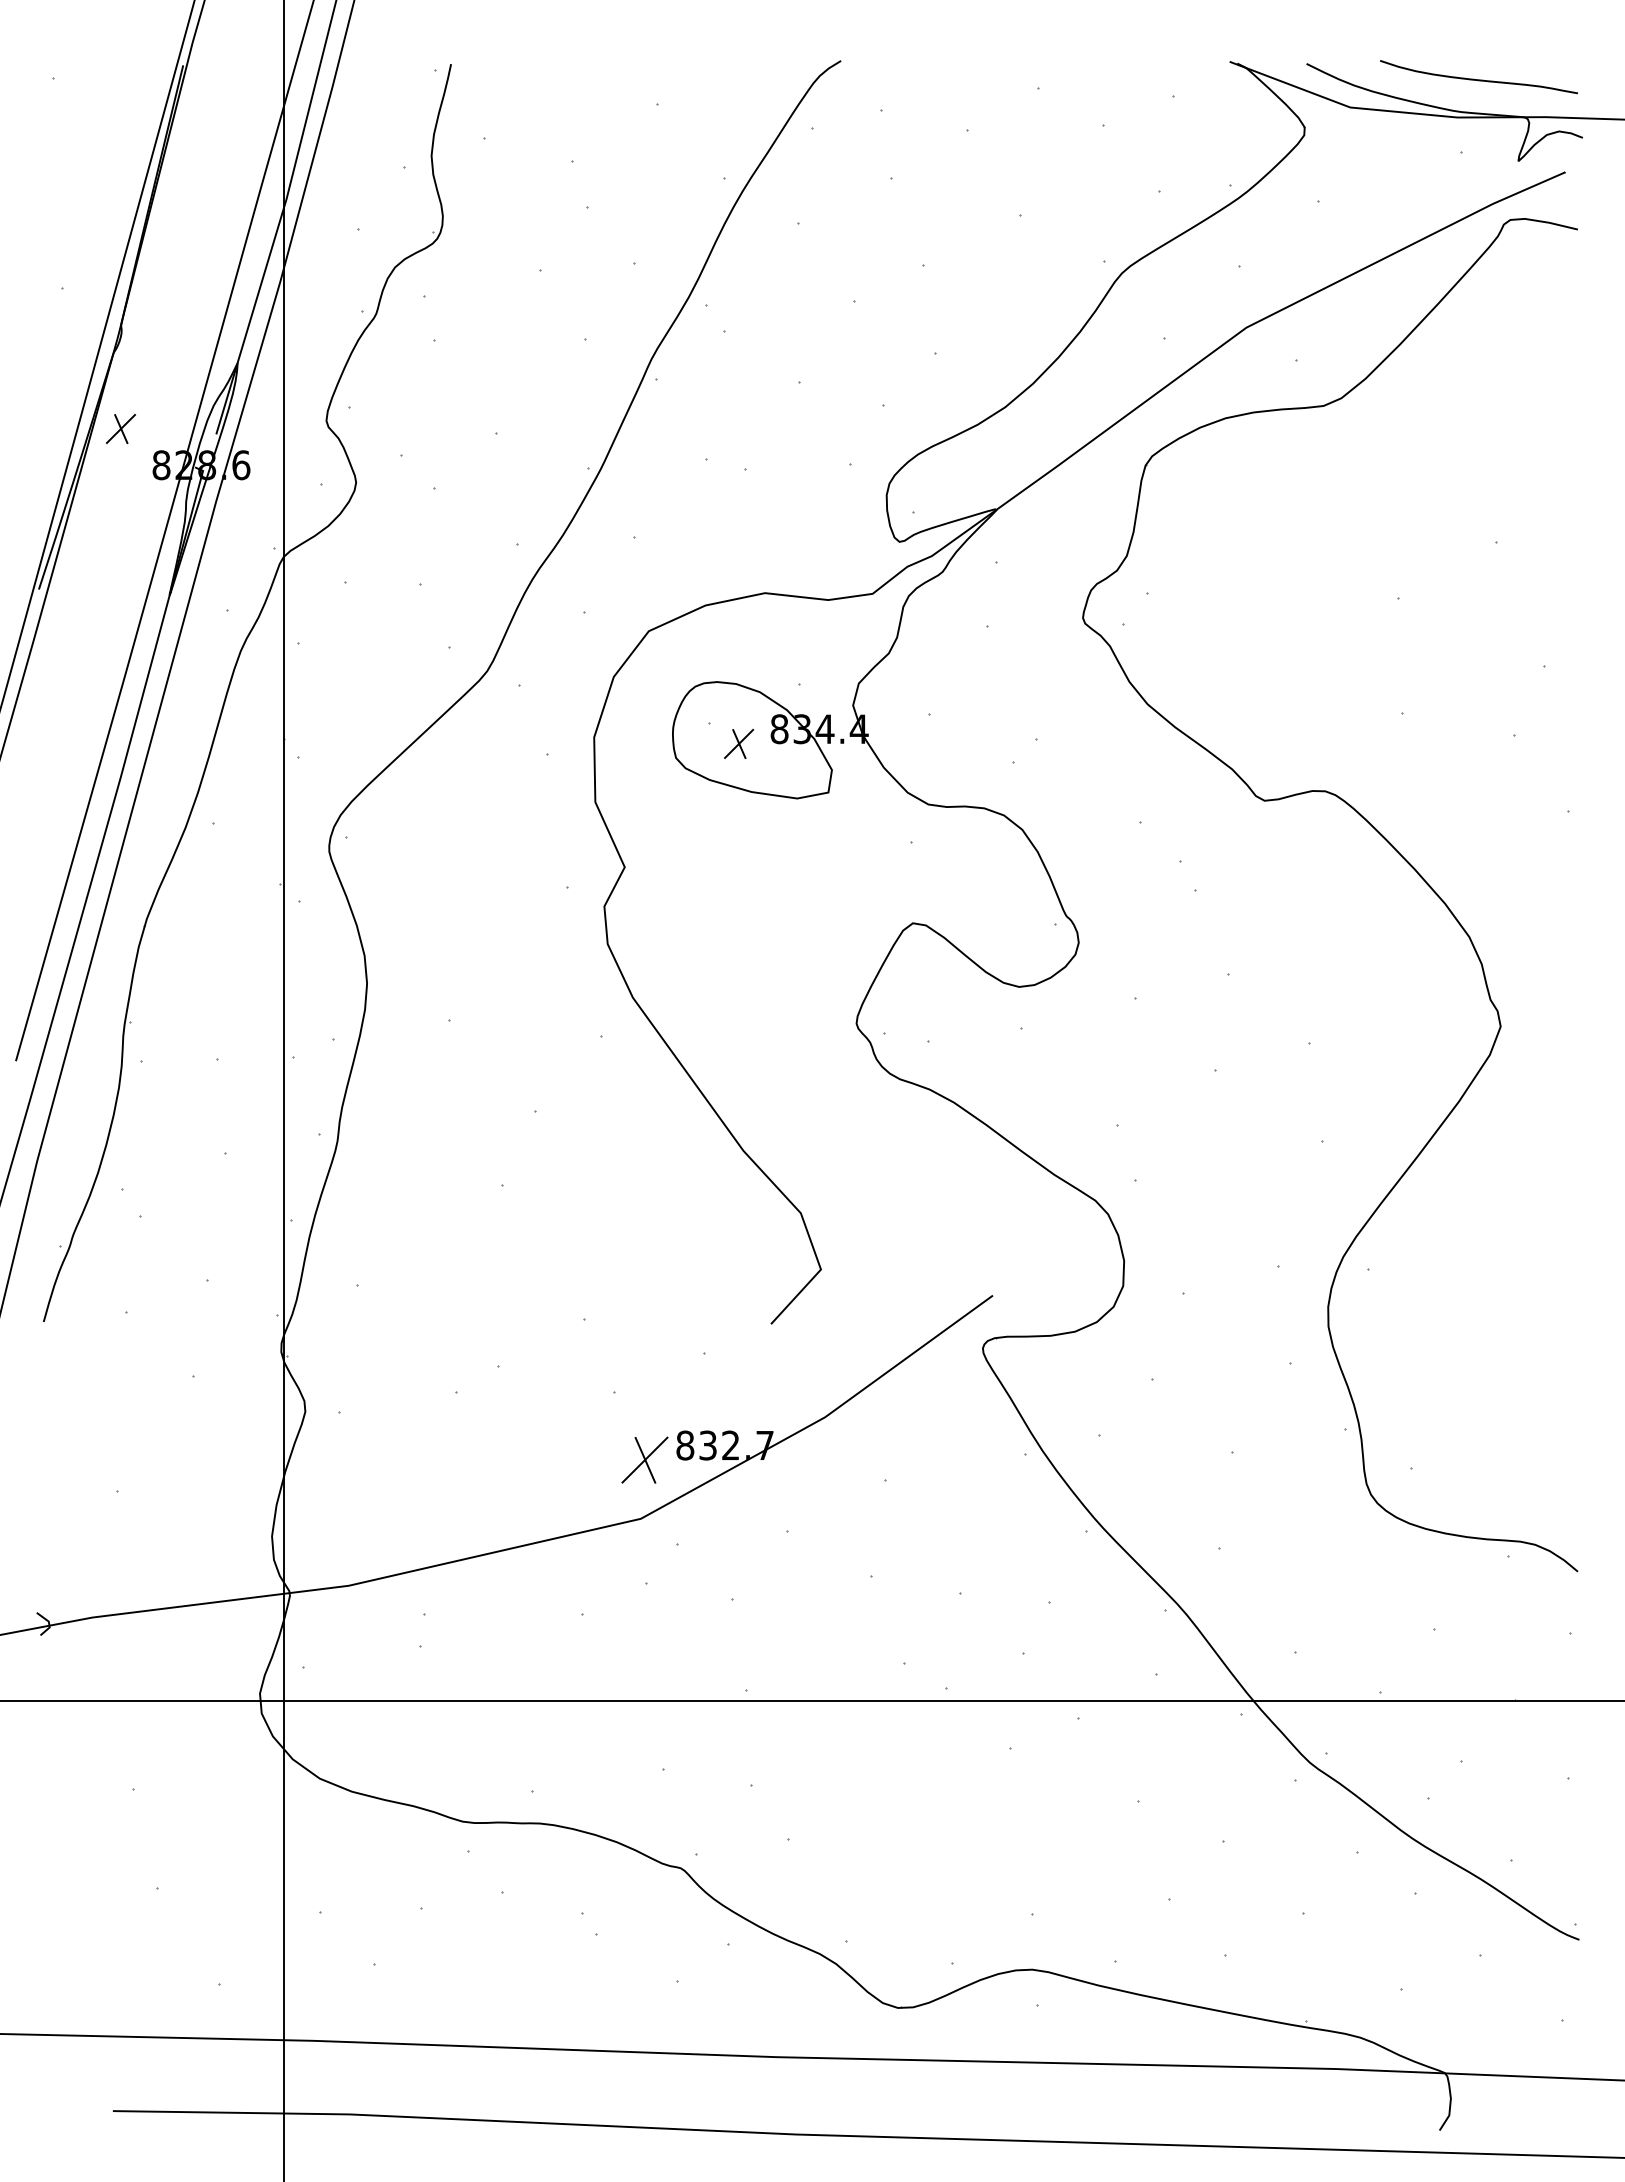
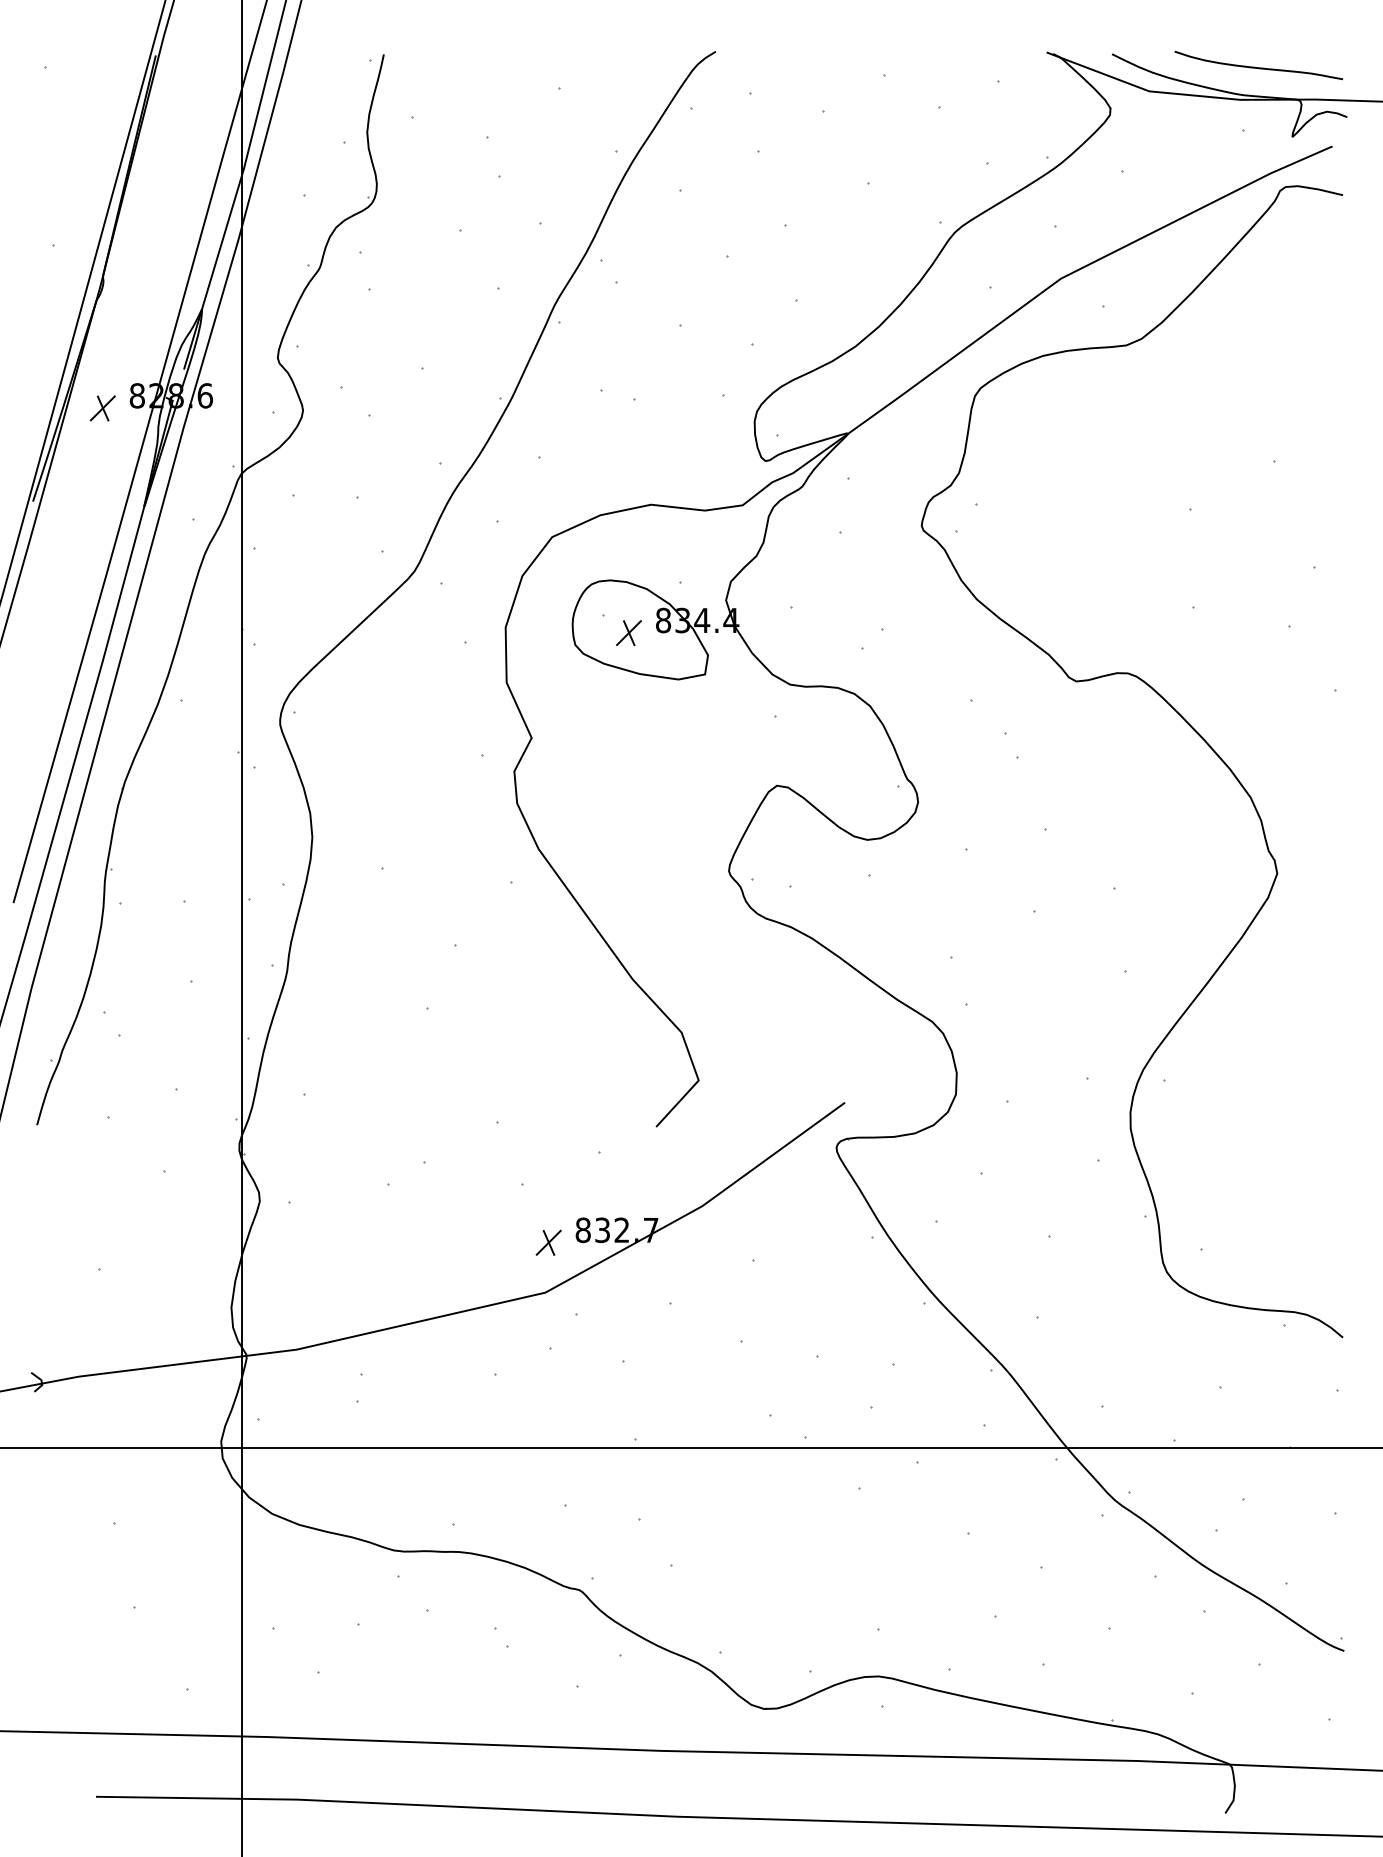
part: (120, 428) -> (102, 407), moved
part: (644, 1460) -> (548, 1243), size x0.62

